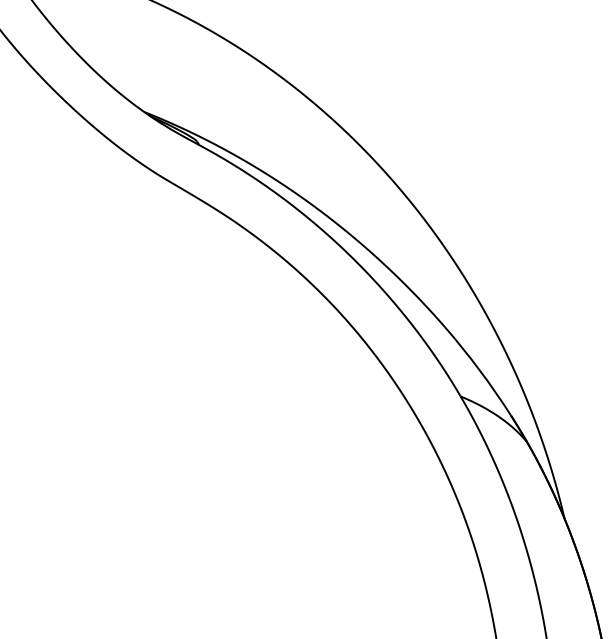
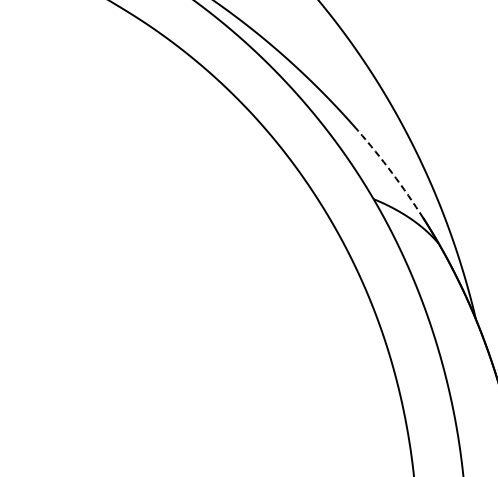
arc: (479, 370) -> (392, 173), solid -> dashed

